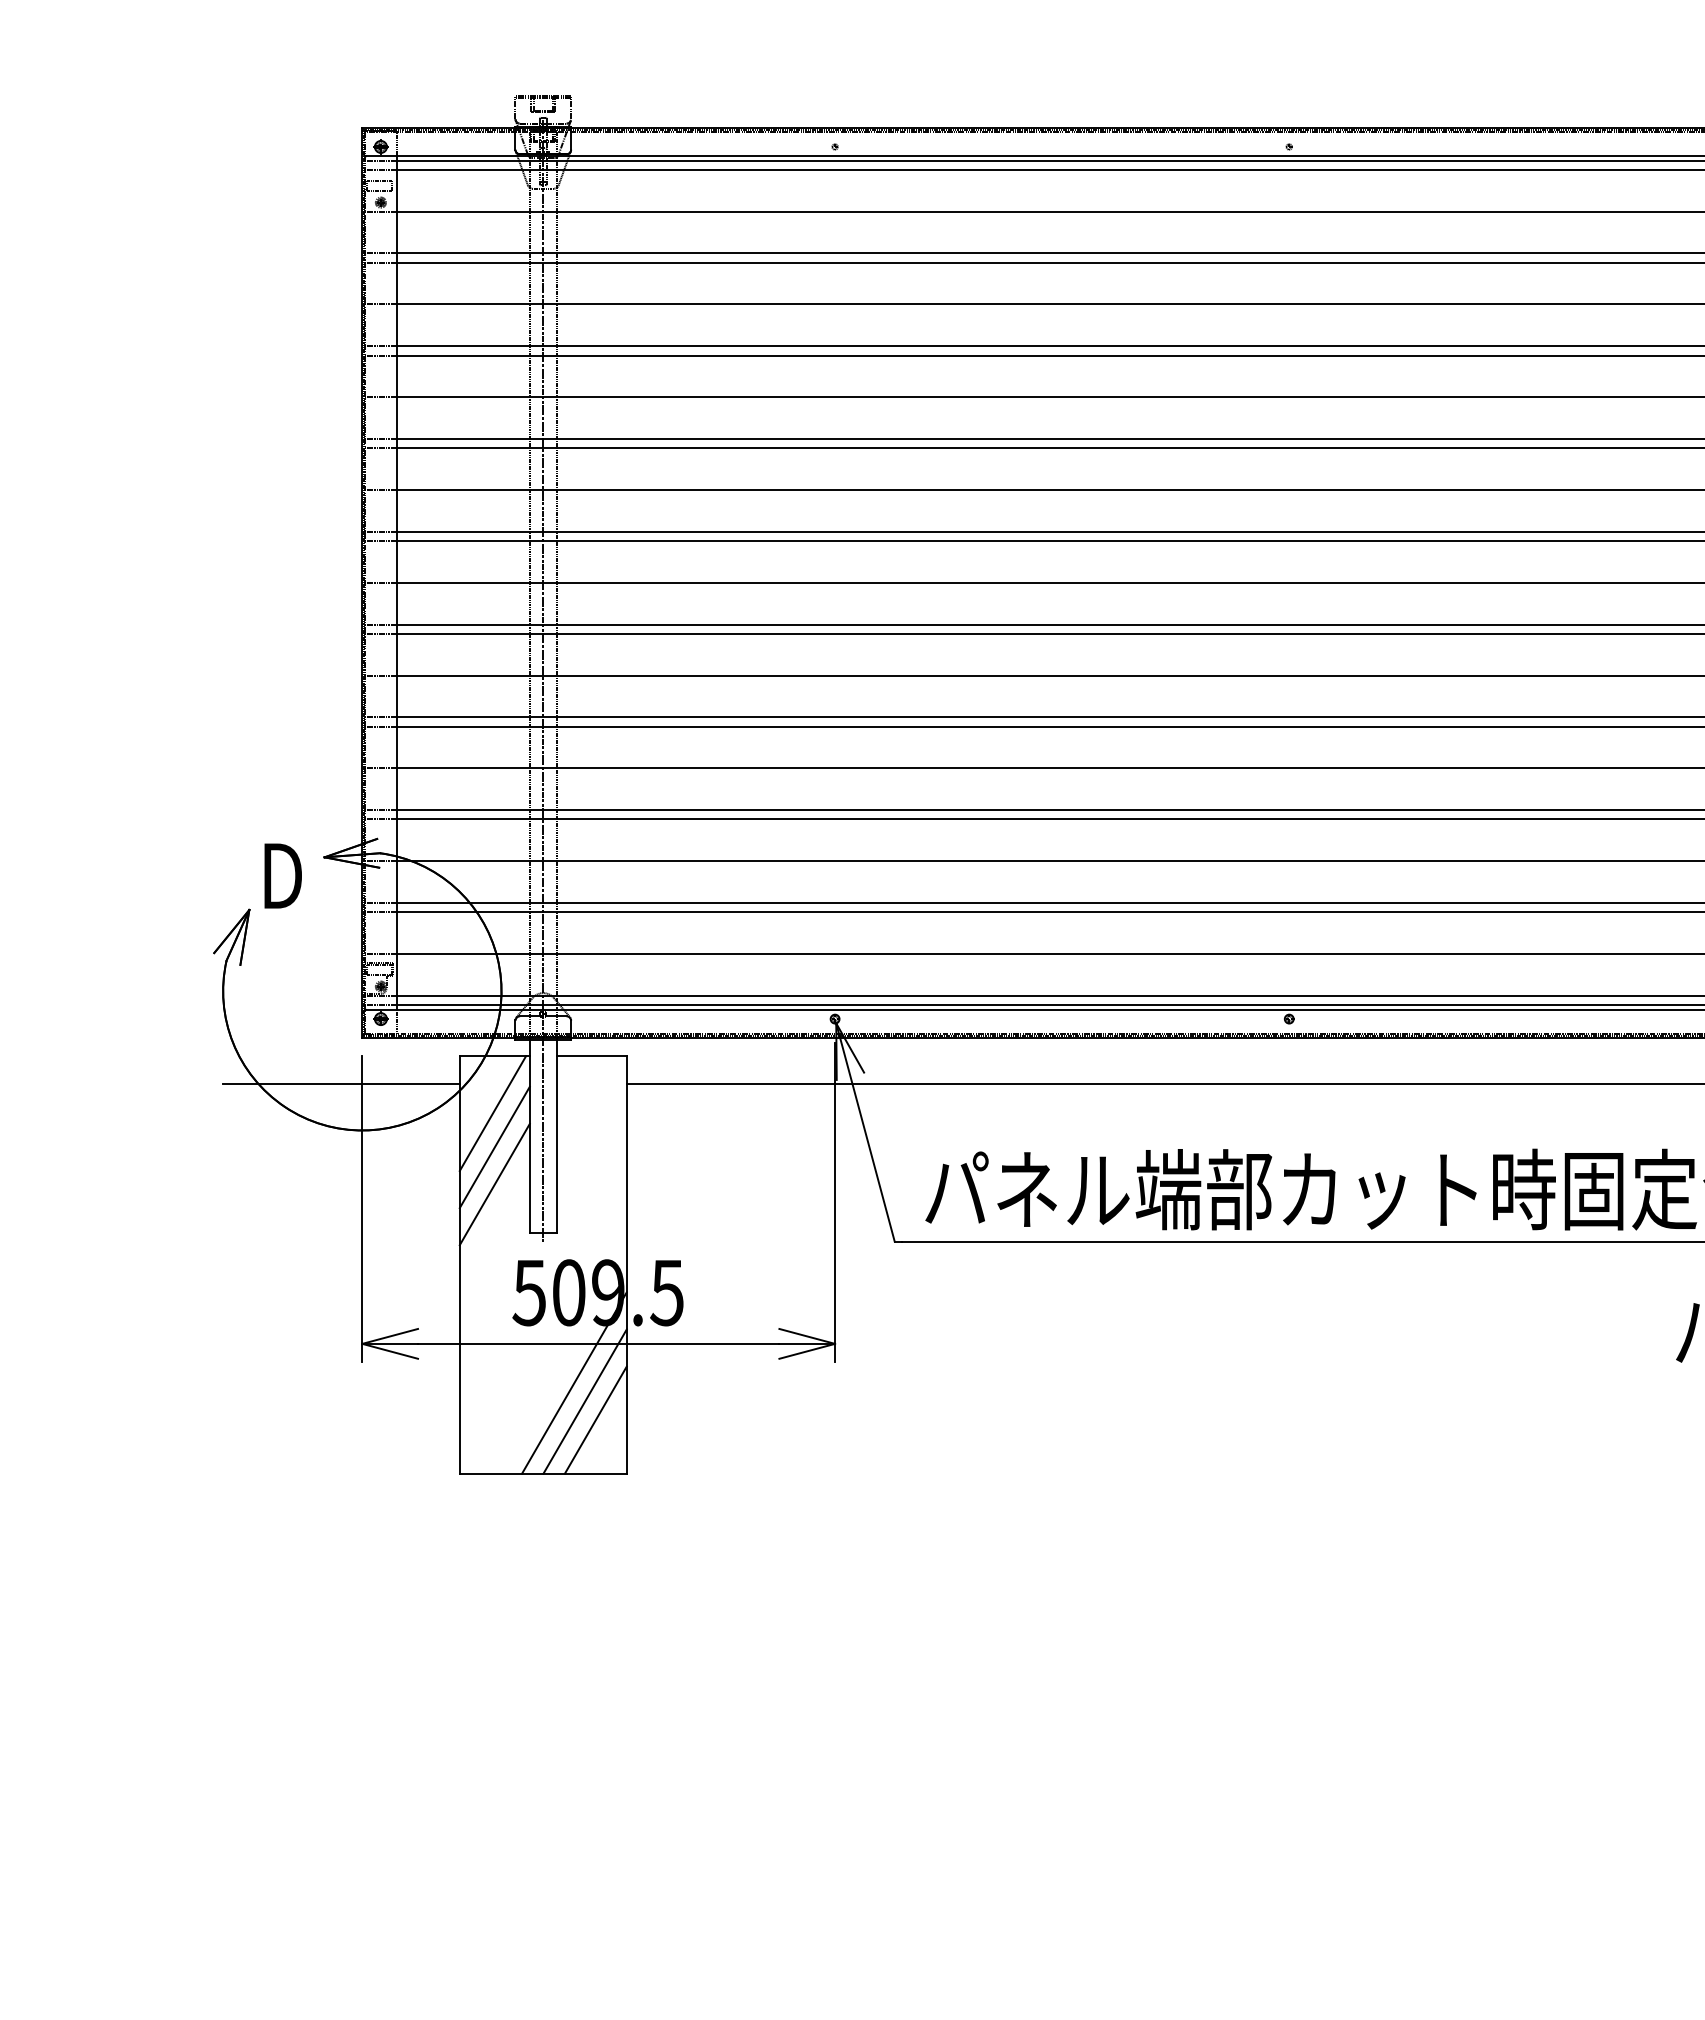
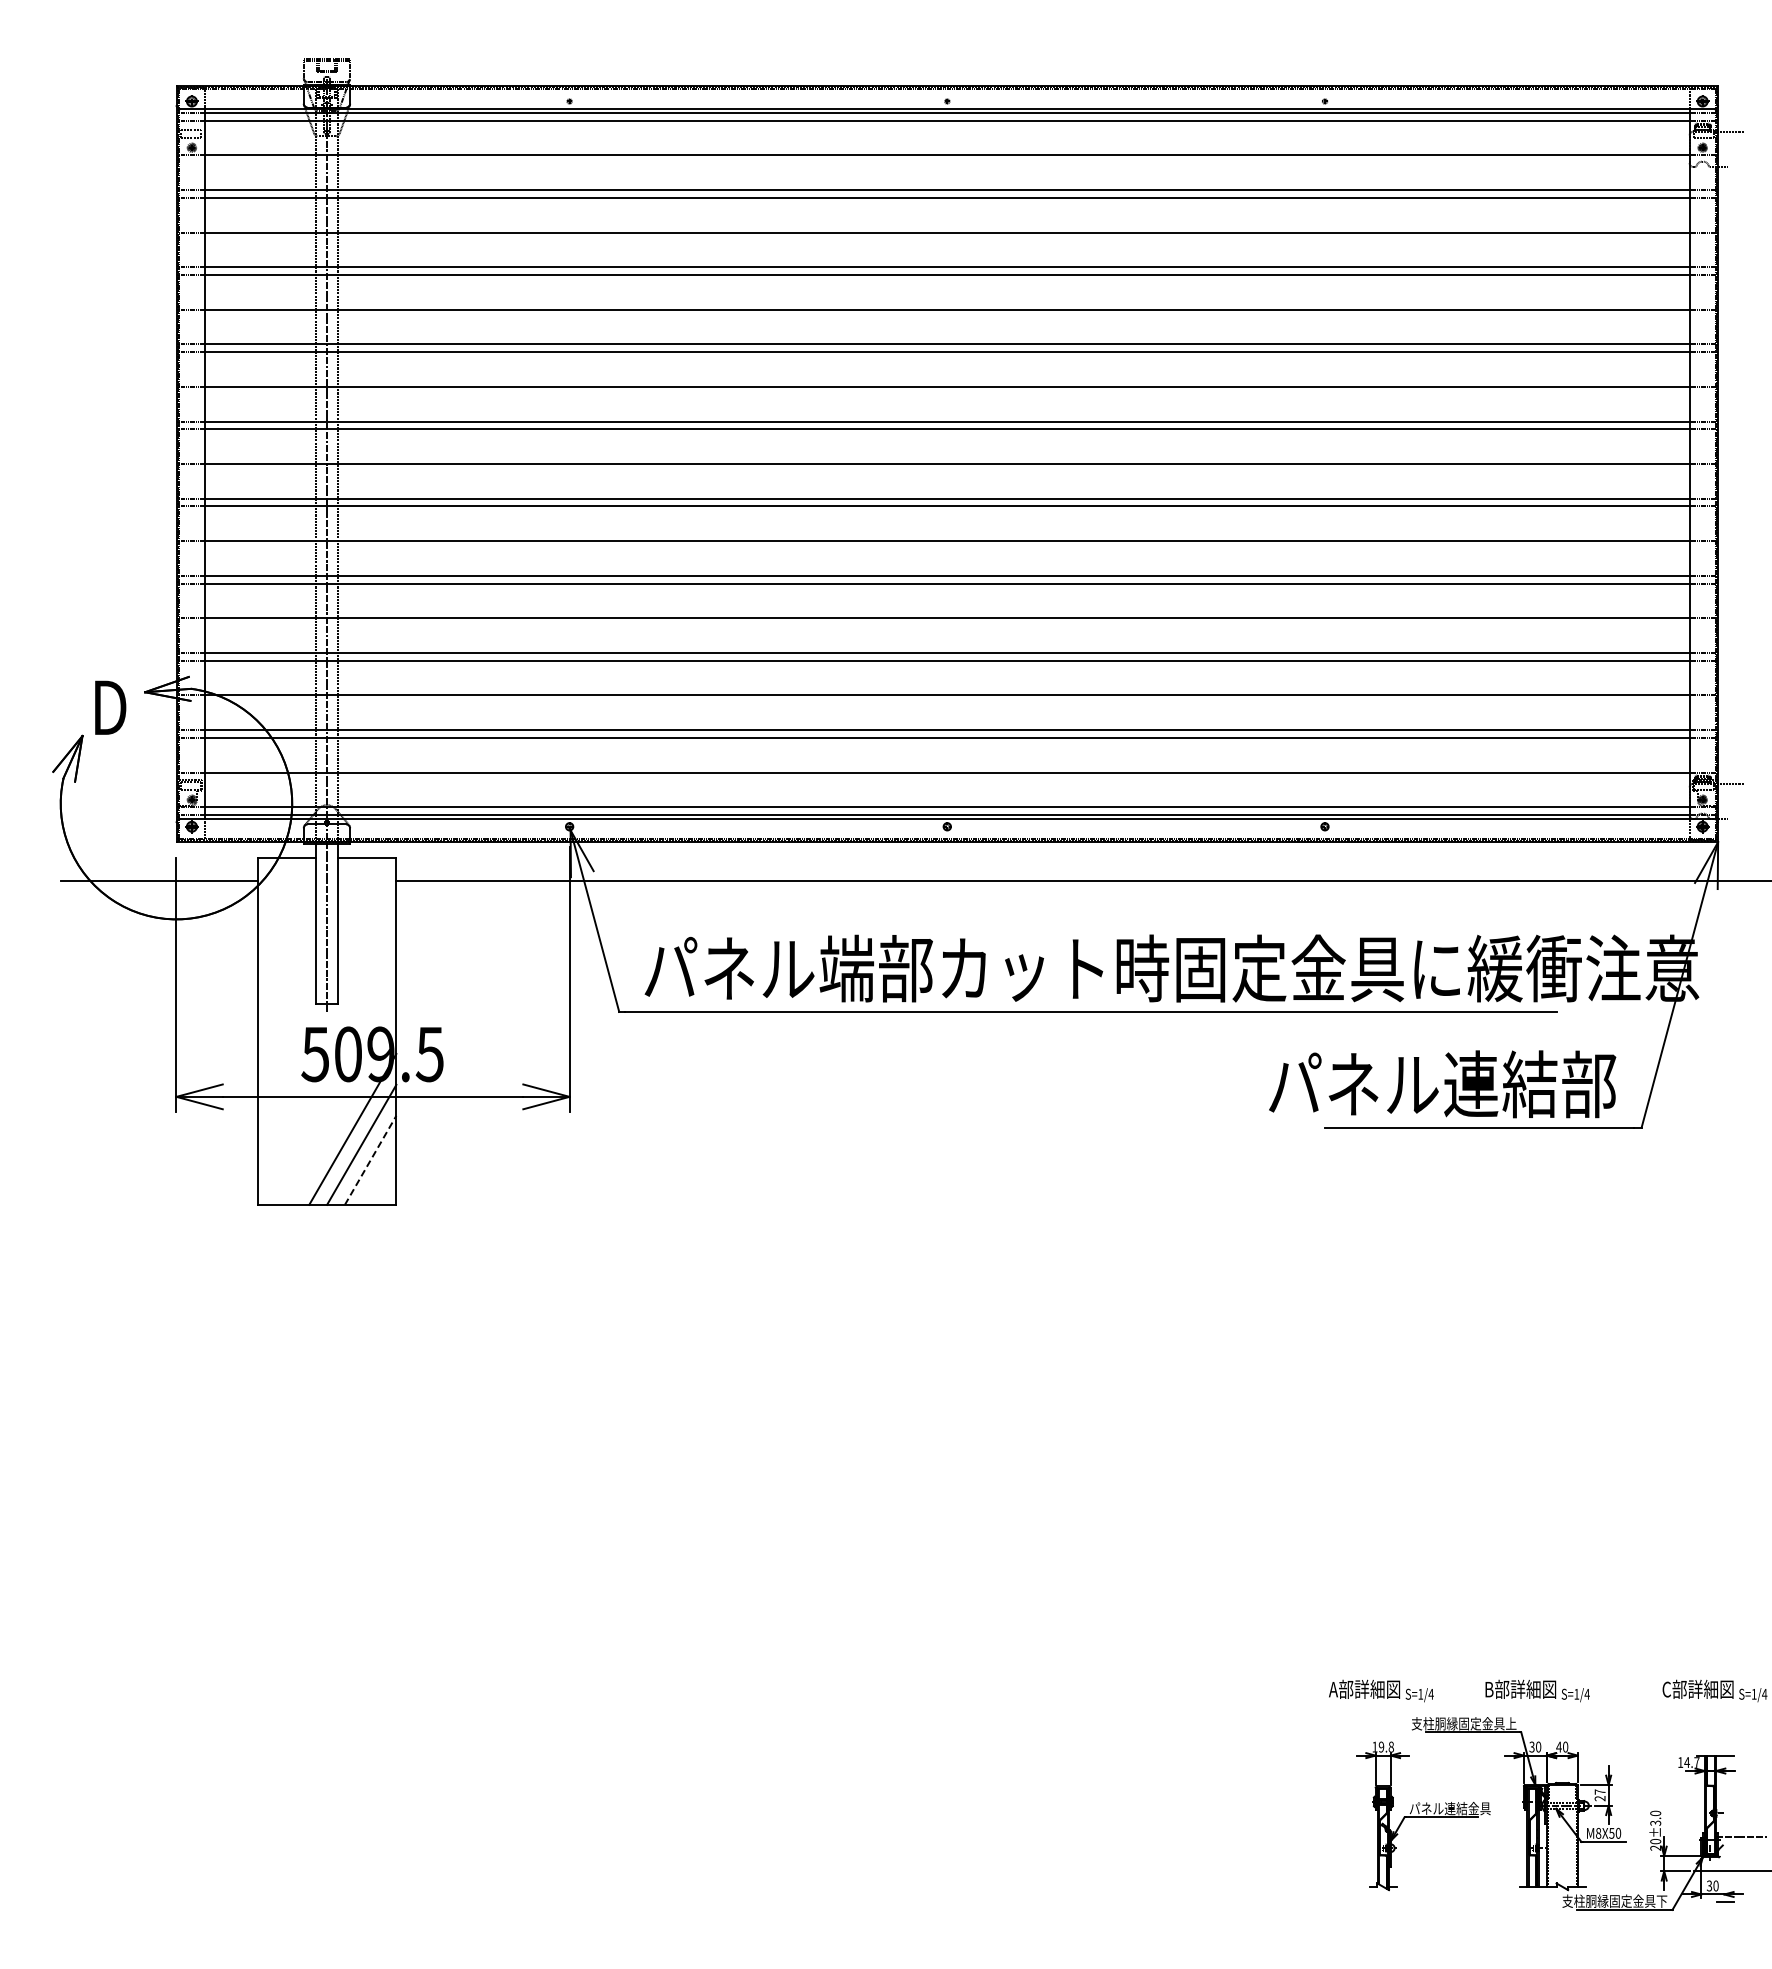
line: (492, 1113) -> (284, 905), removed
line: (494, 1147) -> (286, 933), removed
line: (494, 1183) -> (286, 963), removed
line: (595, 1419) -> (370, 1159), solid -> dashed

